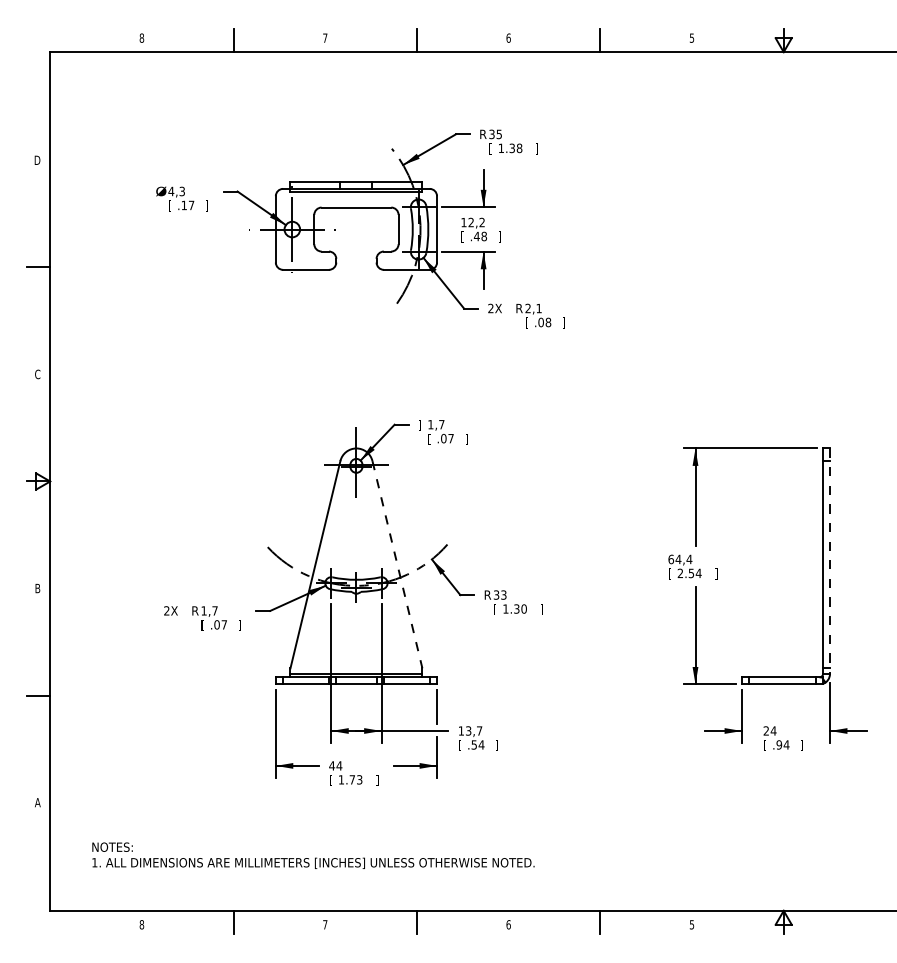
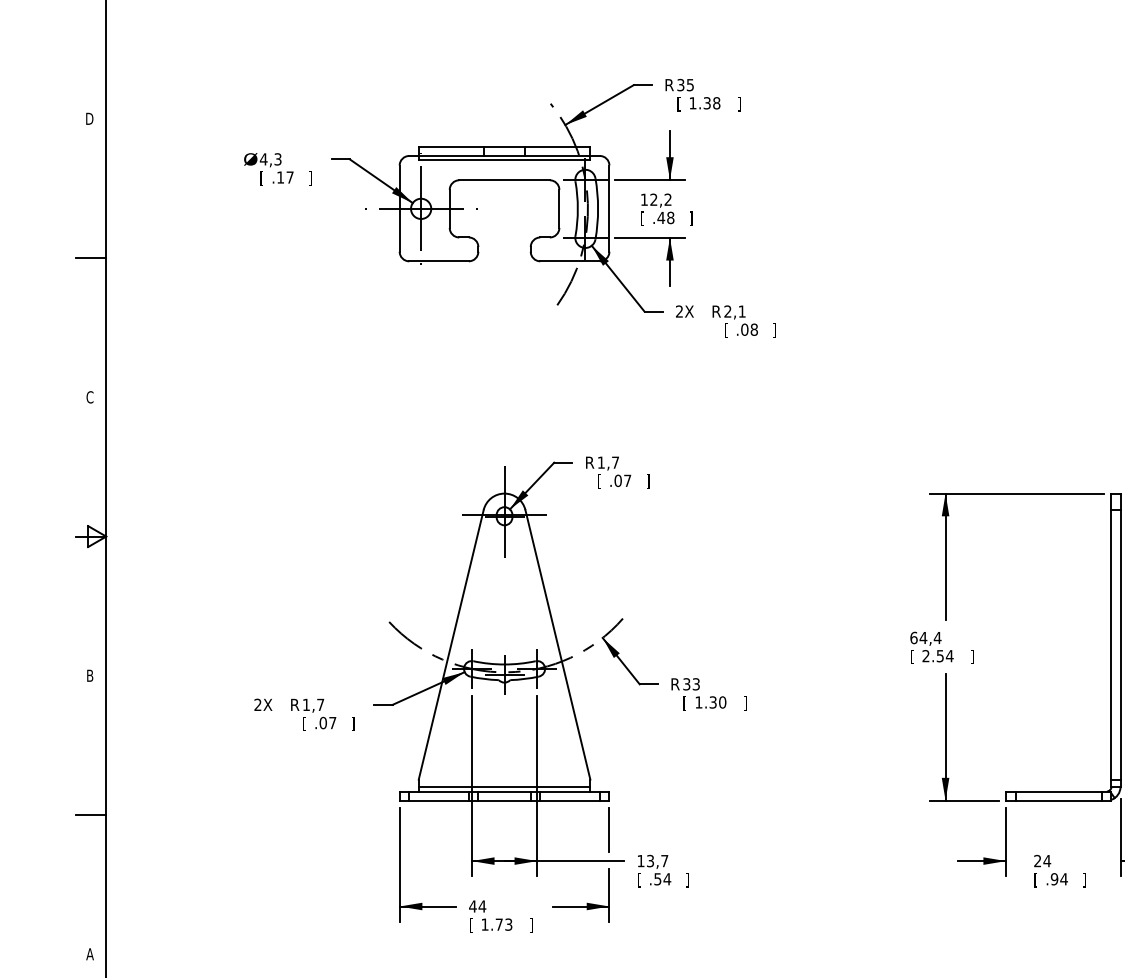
text: (422, 425) -> (590, 463), ] -> R
line: (829, 561) -> (1119, 640), dashed -> solid
line: (397, 564) -> (557, 644), dashed -> solid

